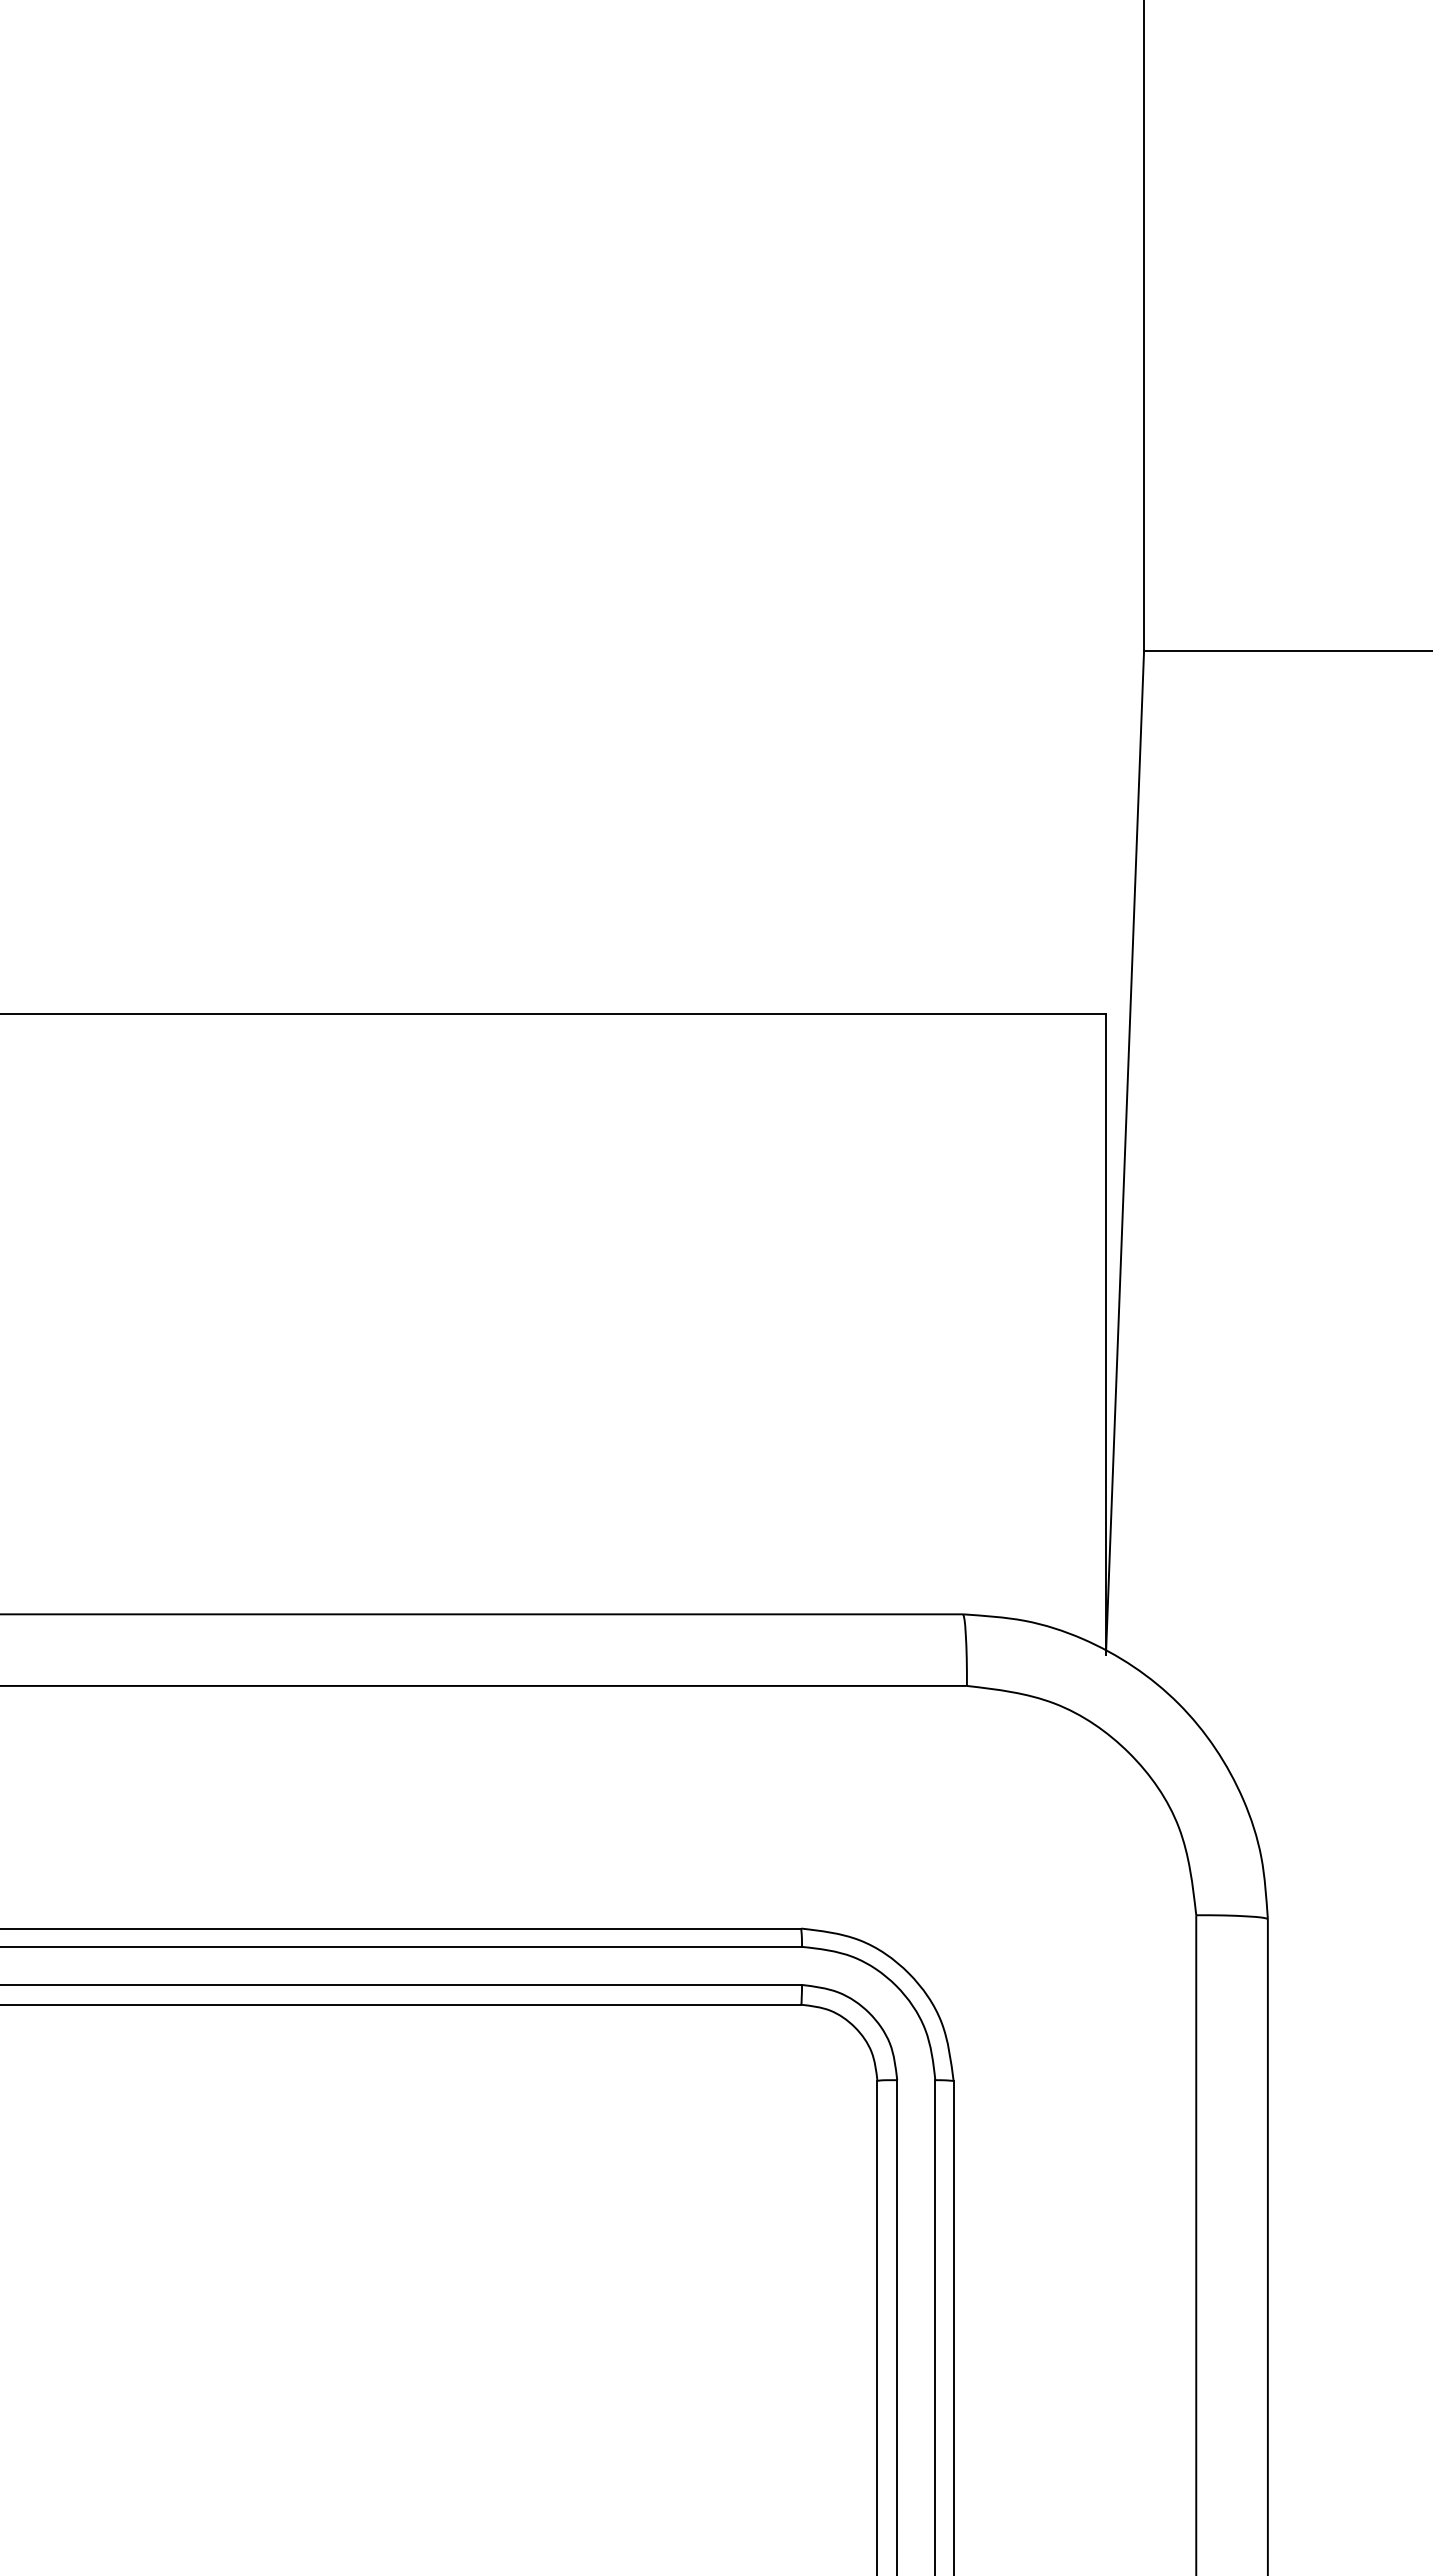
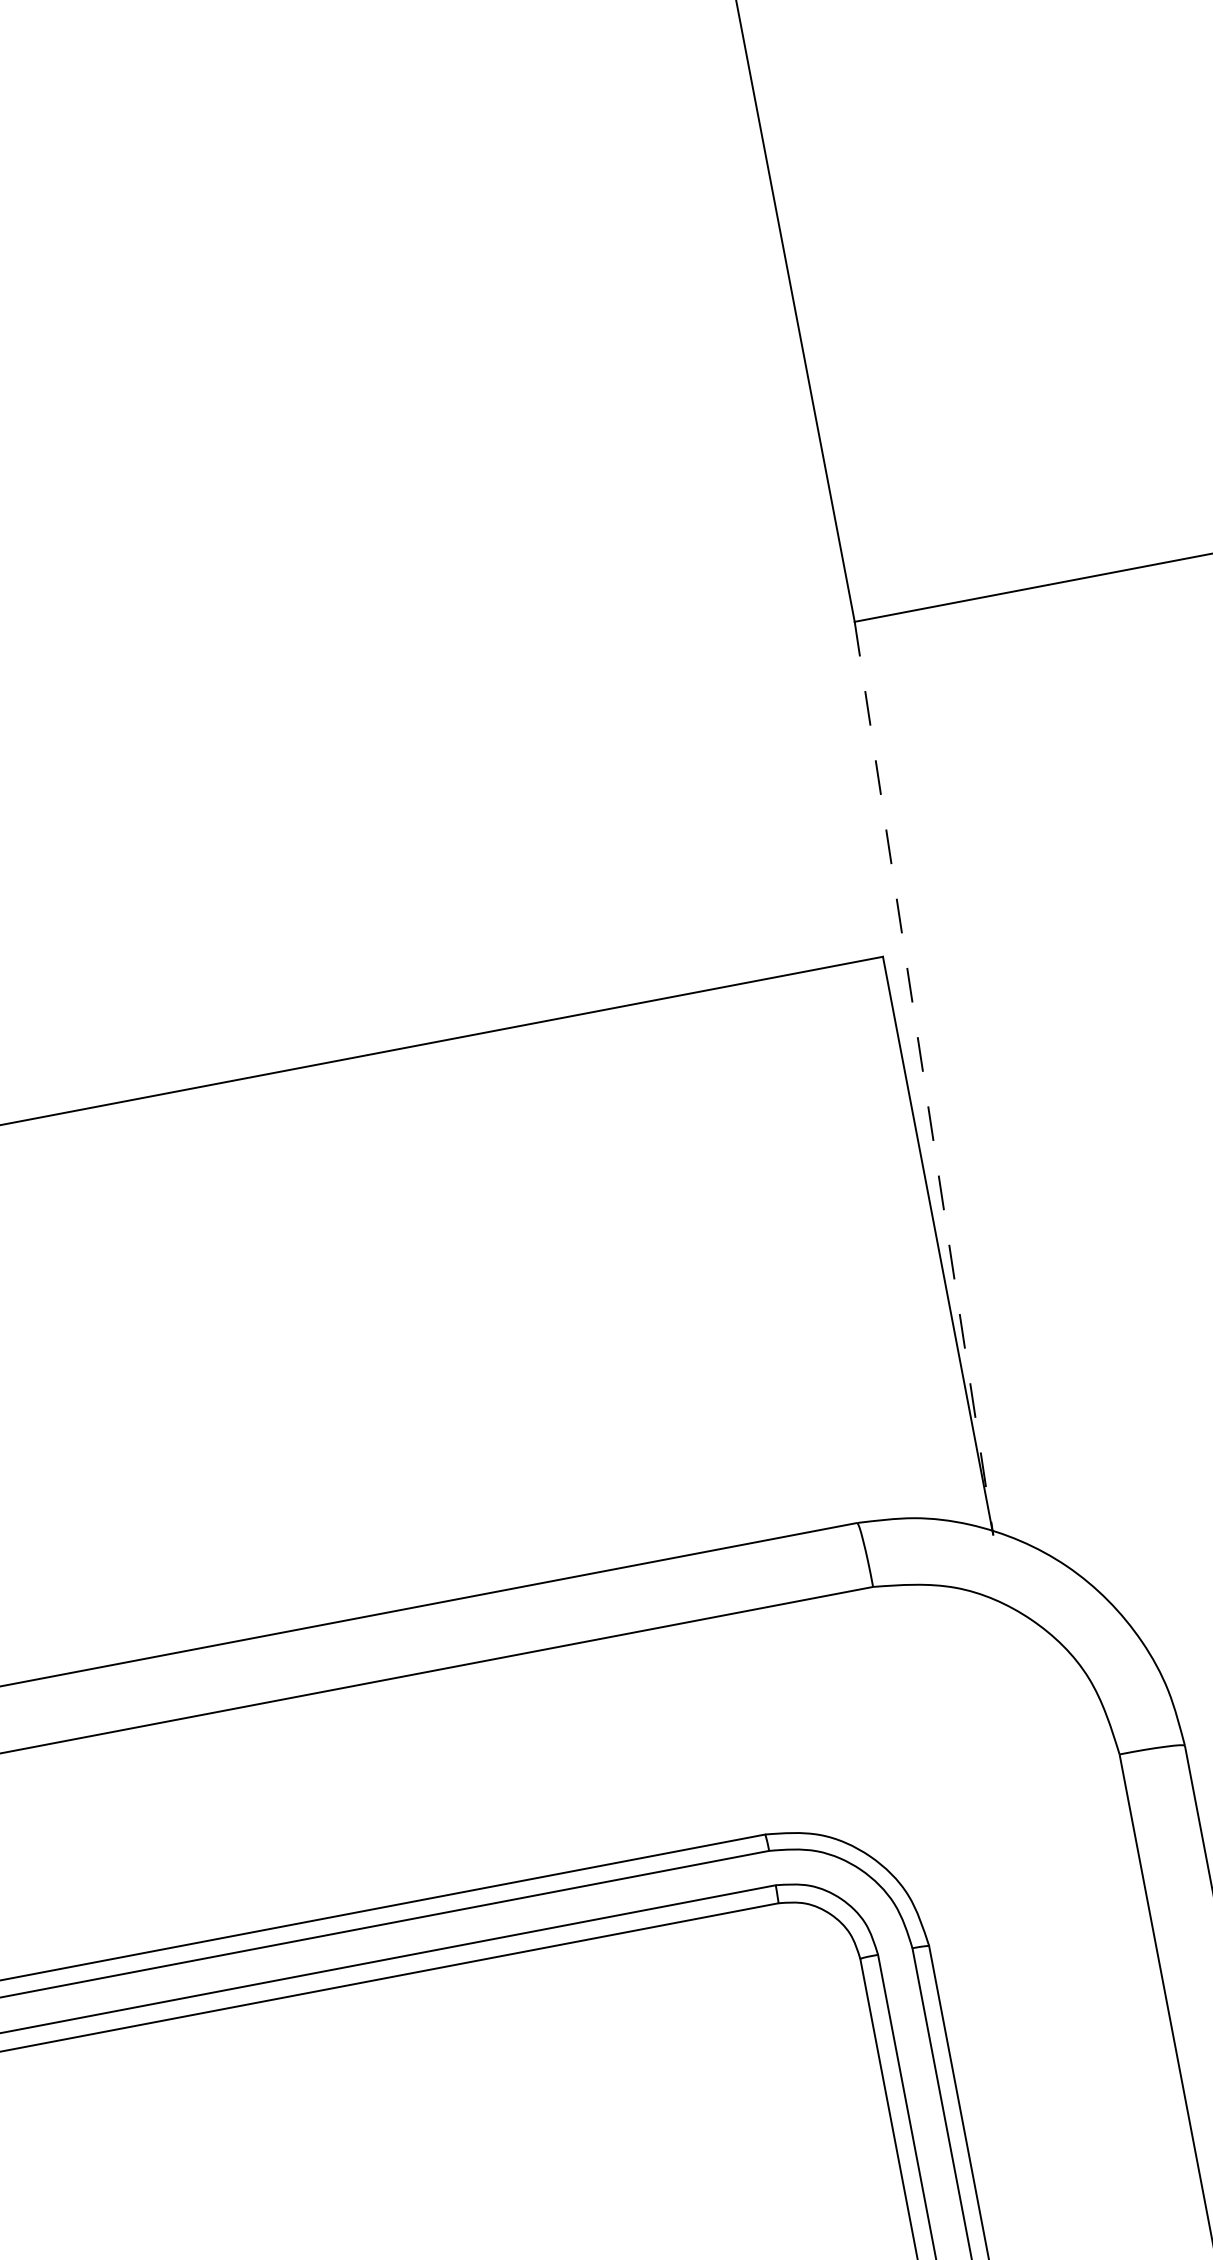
line: (1125, 1153) -> (924, 1078), solid -> dashed

